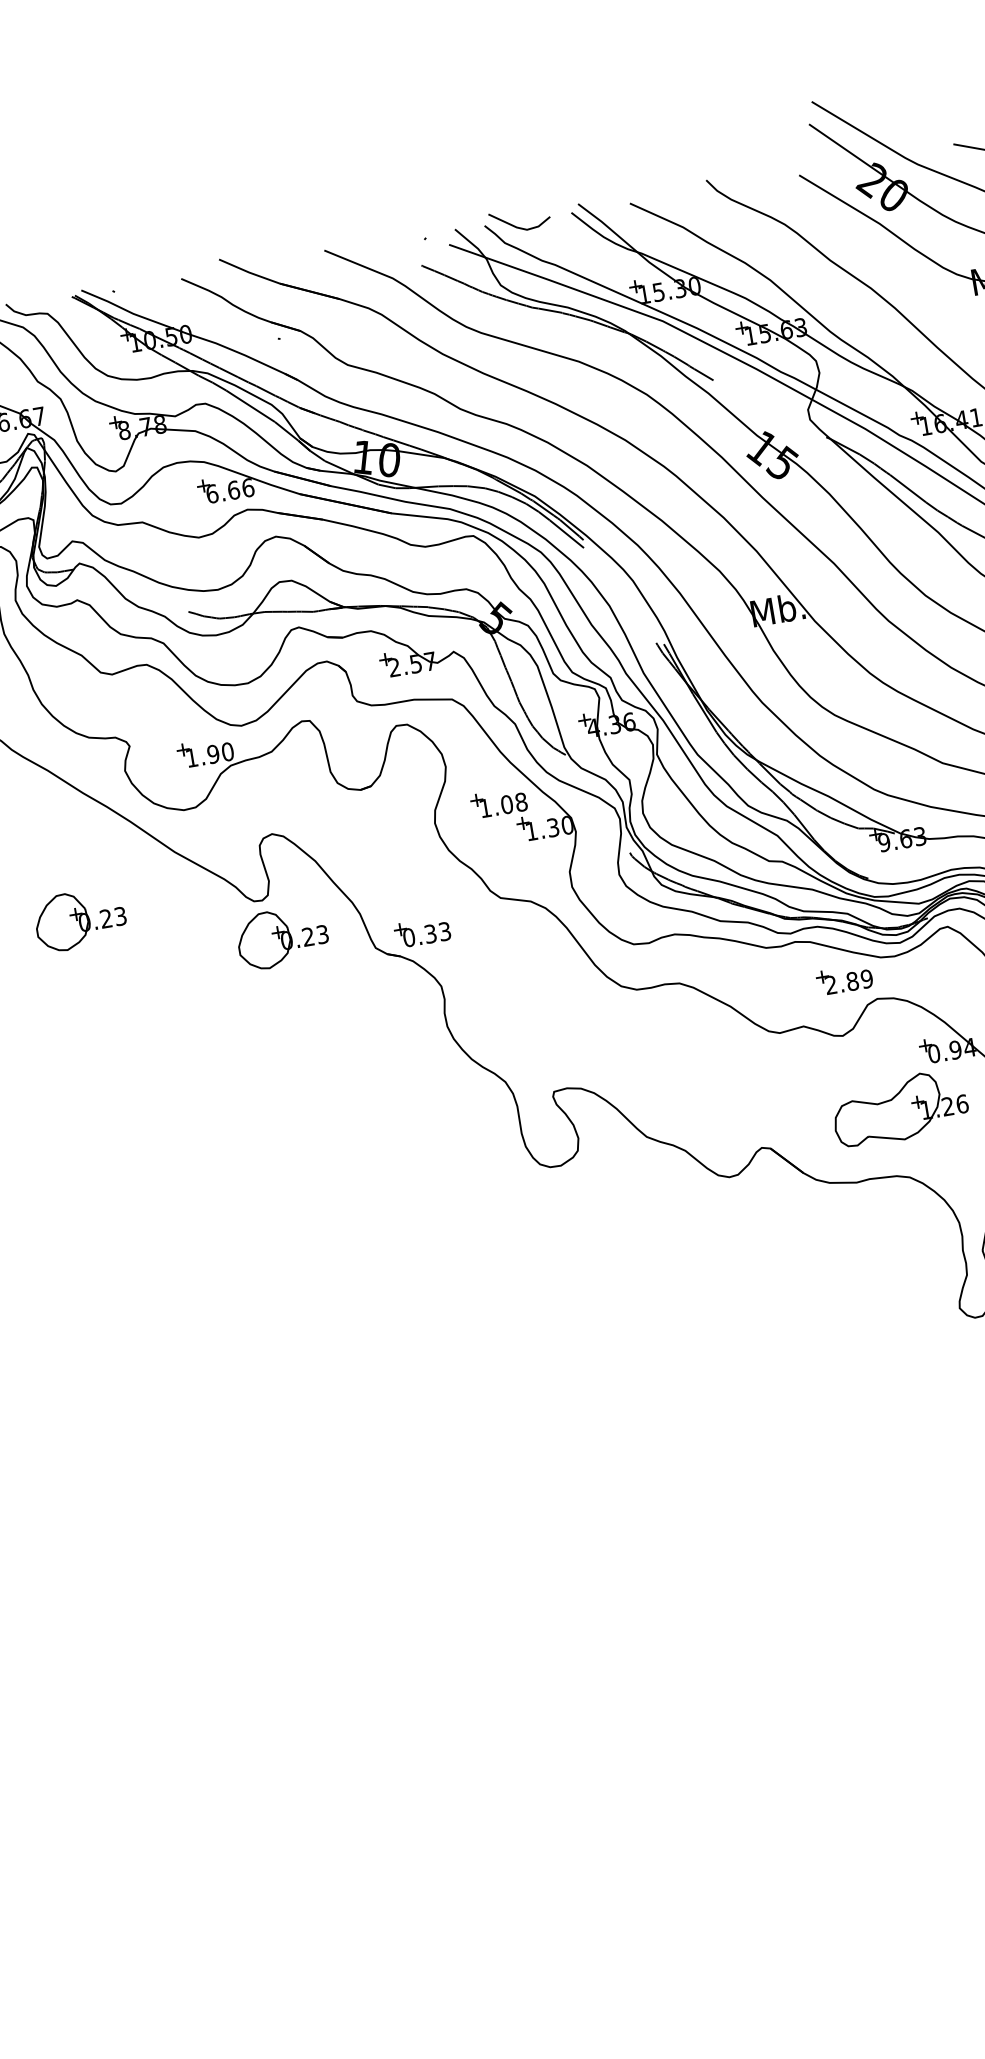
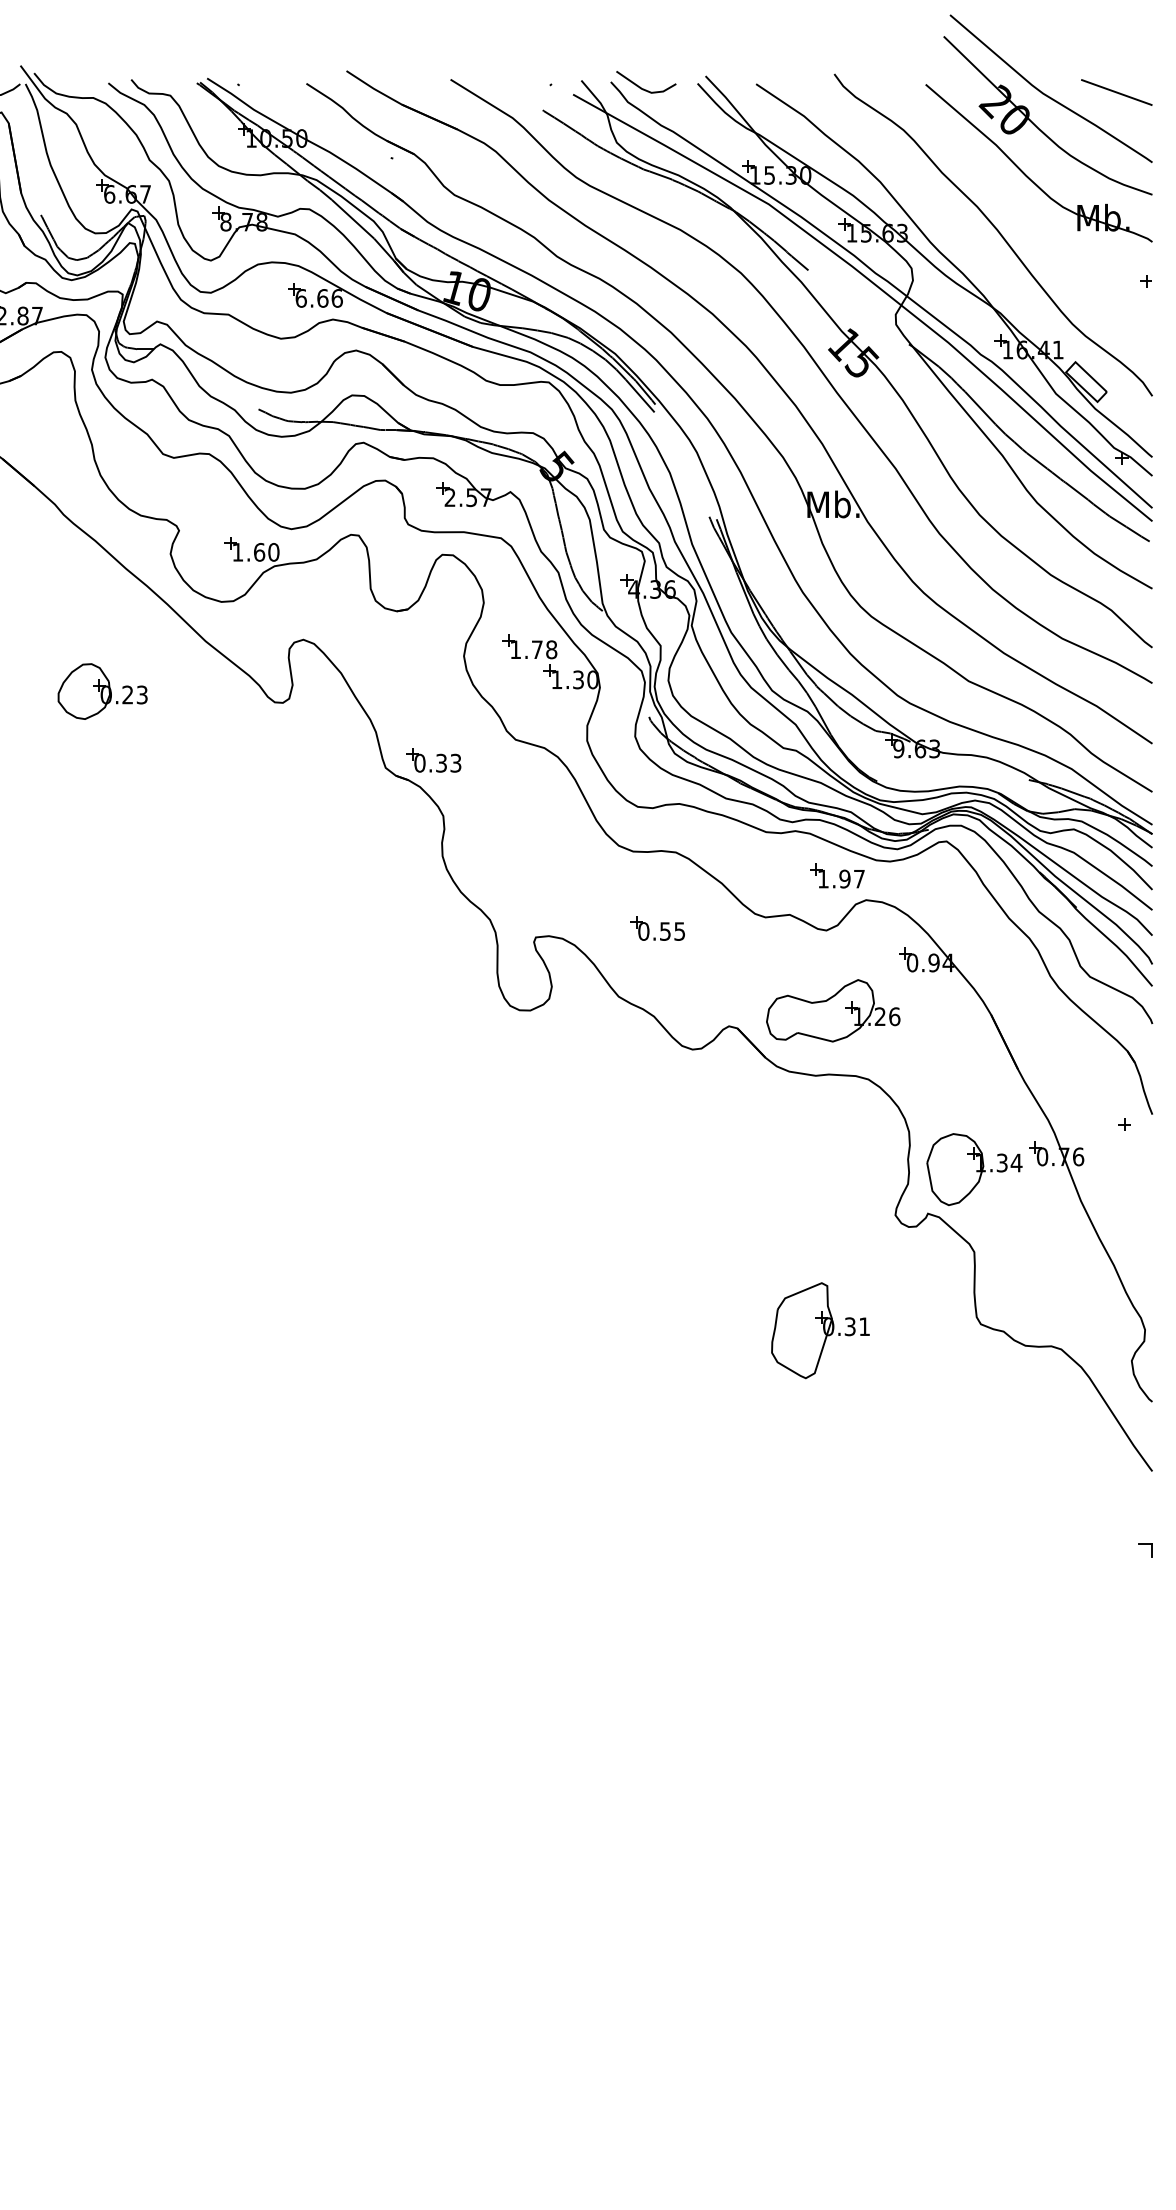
text: (213, 754) -> (259, 552), 1.90 -> 1.60
text: (506, 804) -> (536, 649), 1.08 -> 1.78
part: (282, 937) -> (296, 742), removed
text: (849, 981) -> (841, 878), 2.89 -> 1.97
part: (673, 1062) -> (657, 928), added
part: (900, 1108) -> (833, 1010), moved
part: (904, 1435) -> (820, 1330), added

